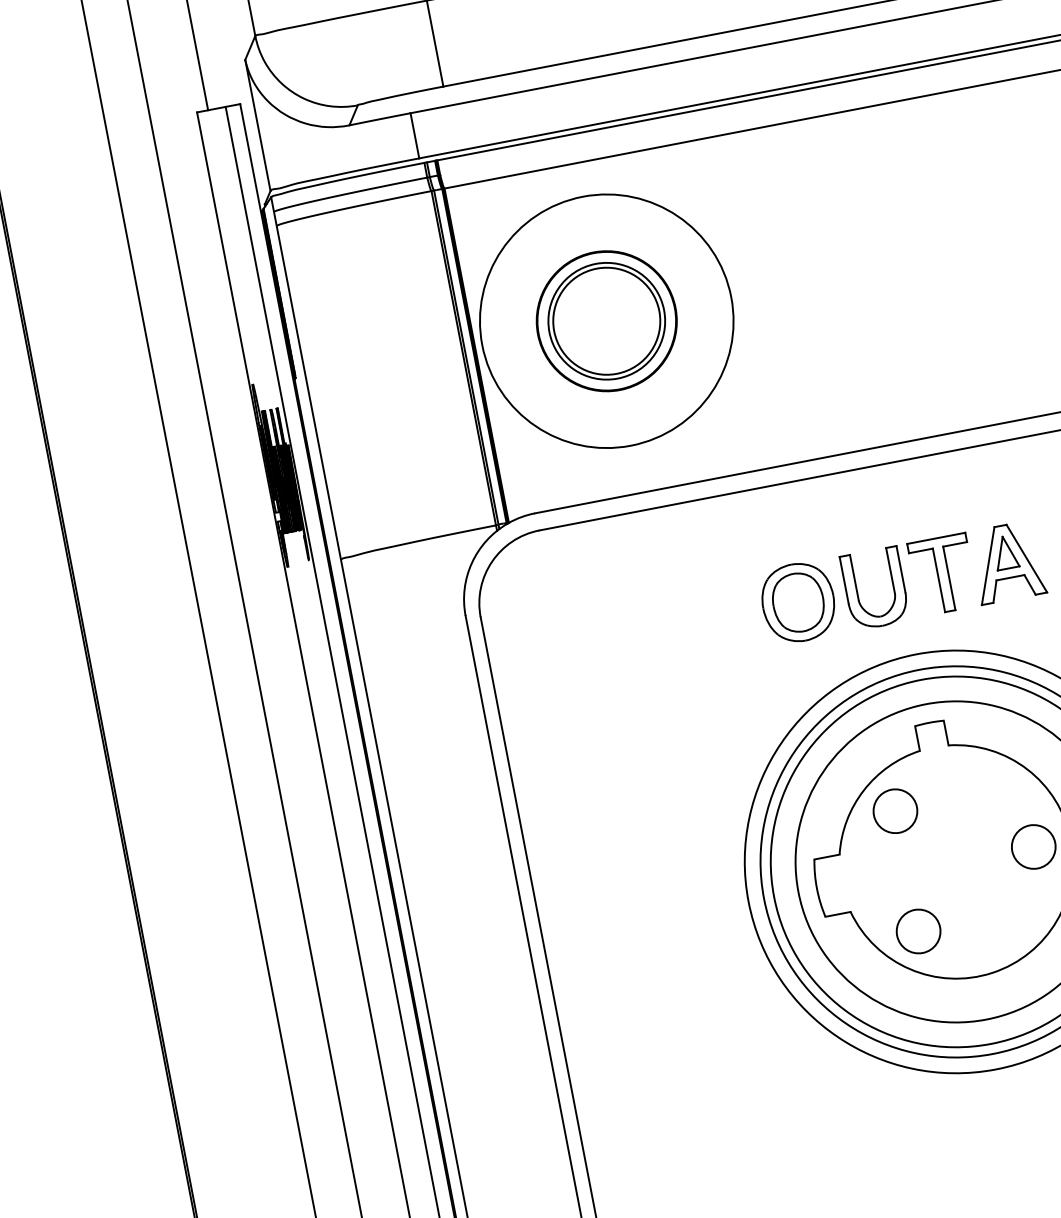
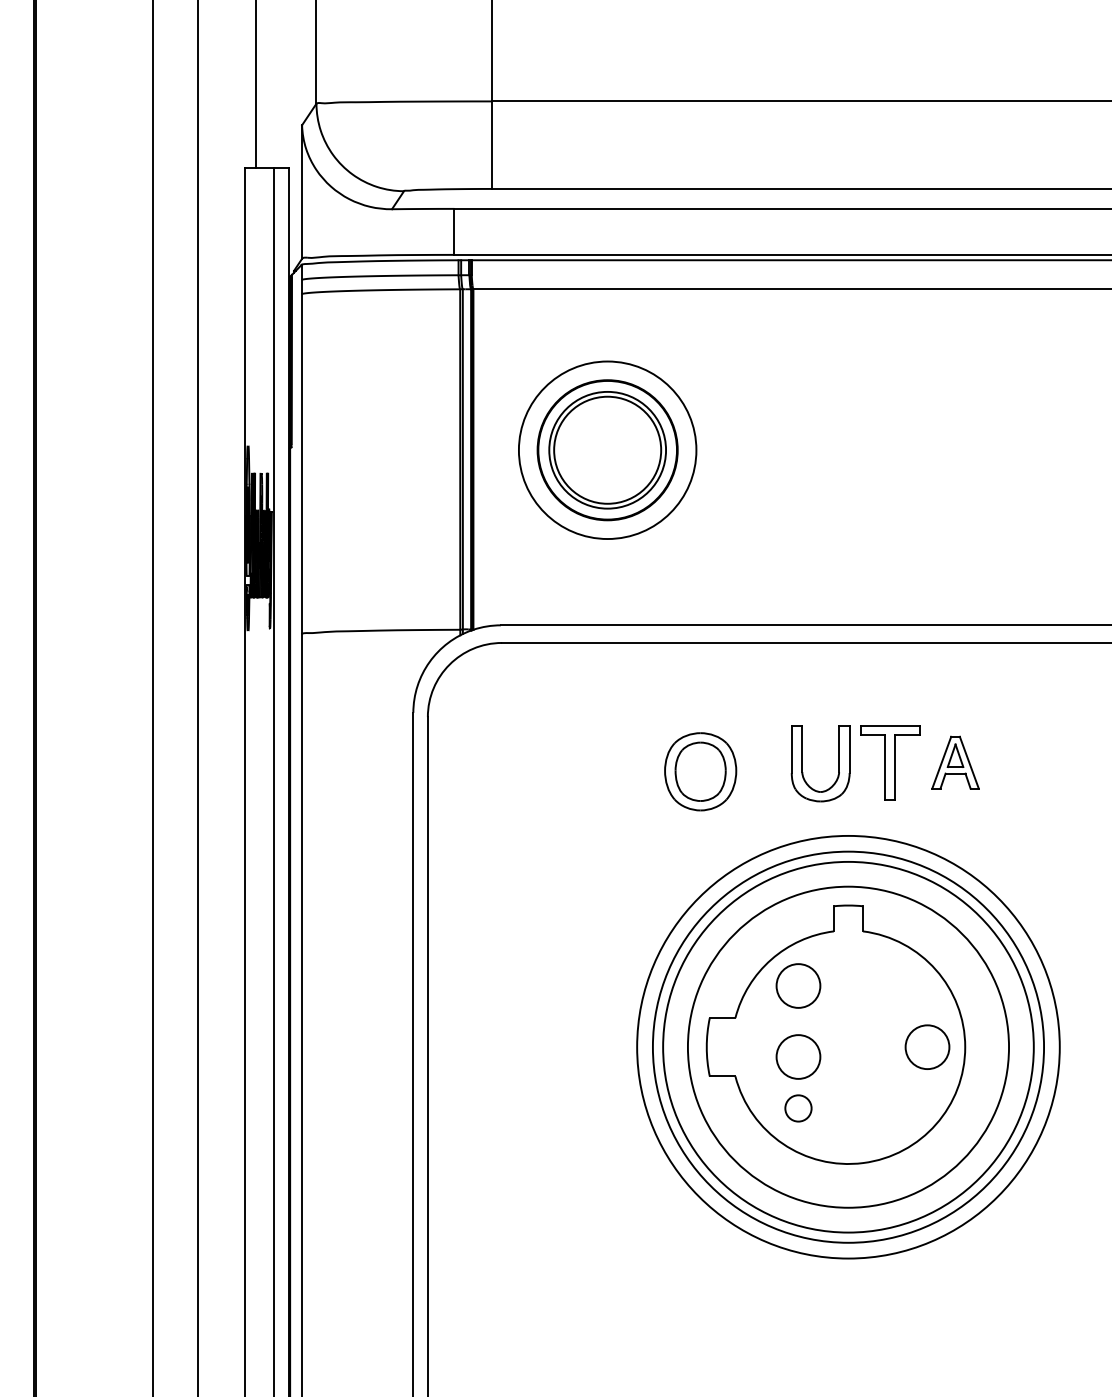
circle: (606, 321) -> (607, 450), size x0.7
part: (1007, 562) -> (955, 762), size x0.7
part: (798, 602) -> (700, 771), moved
circle: (908, 880) -> (798, 1056), added
circle: (918, 931) -> (798, 1108), size x0.6

